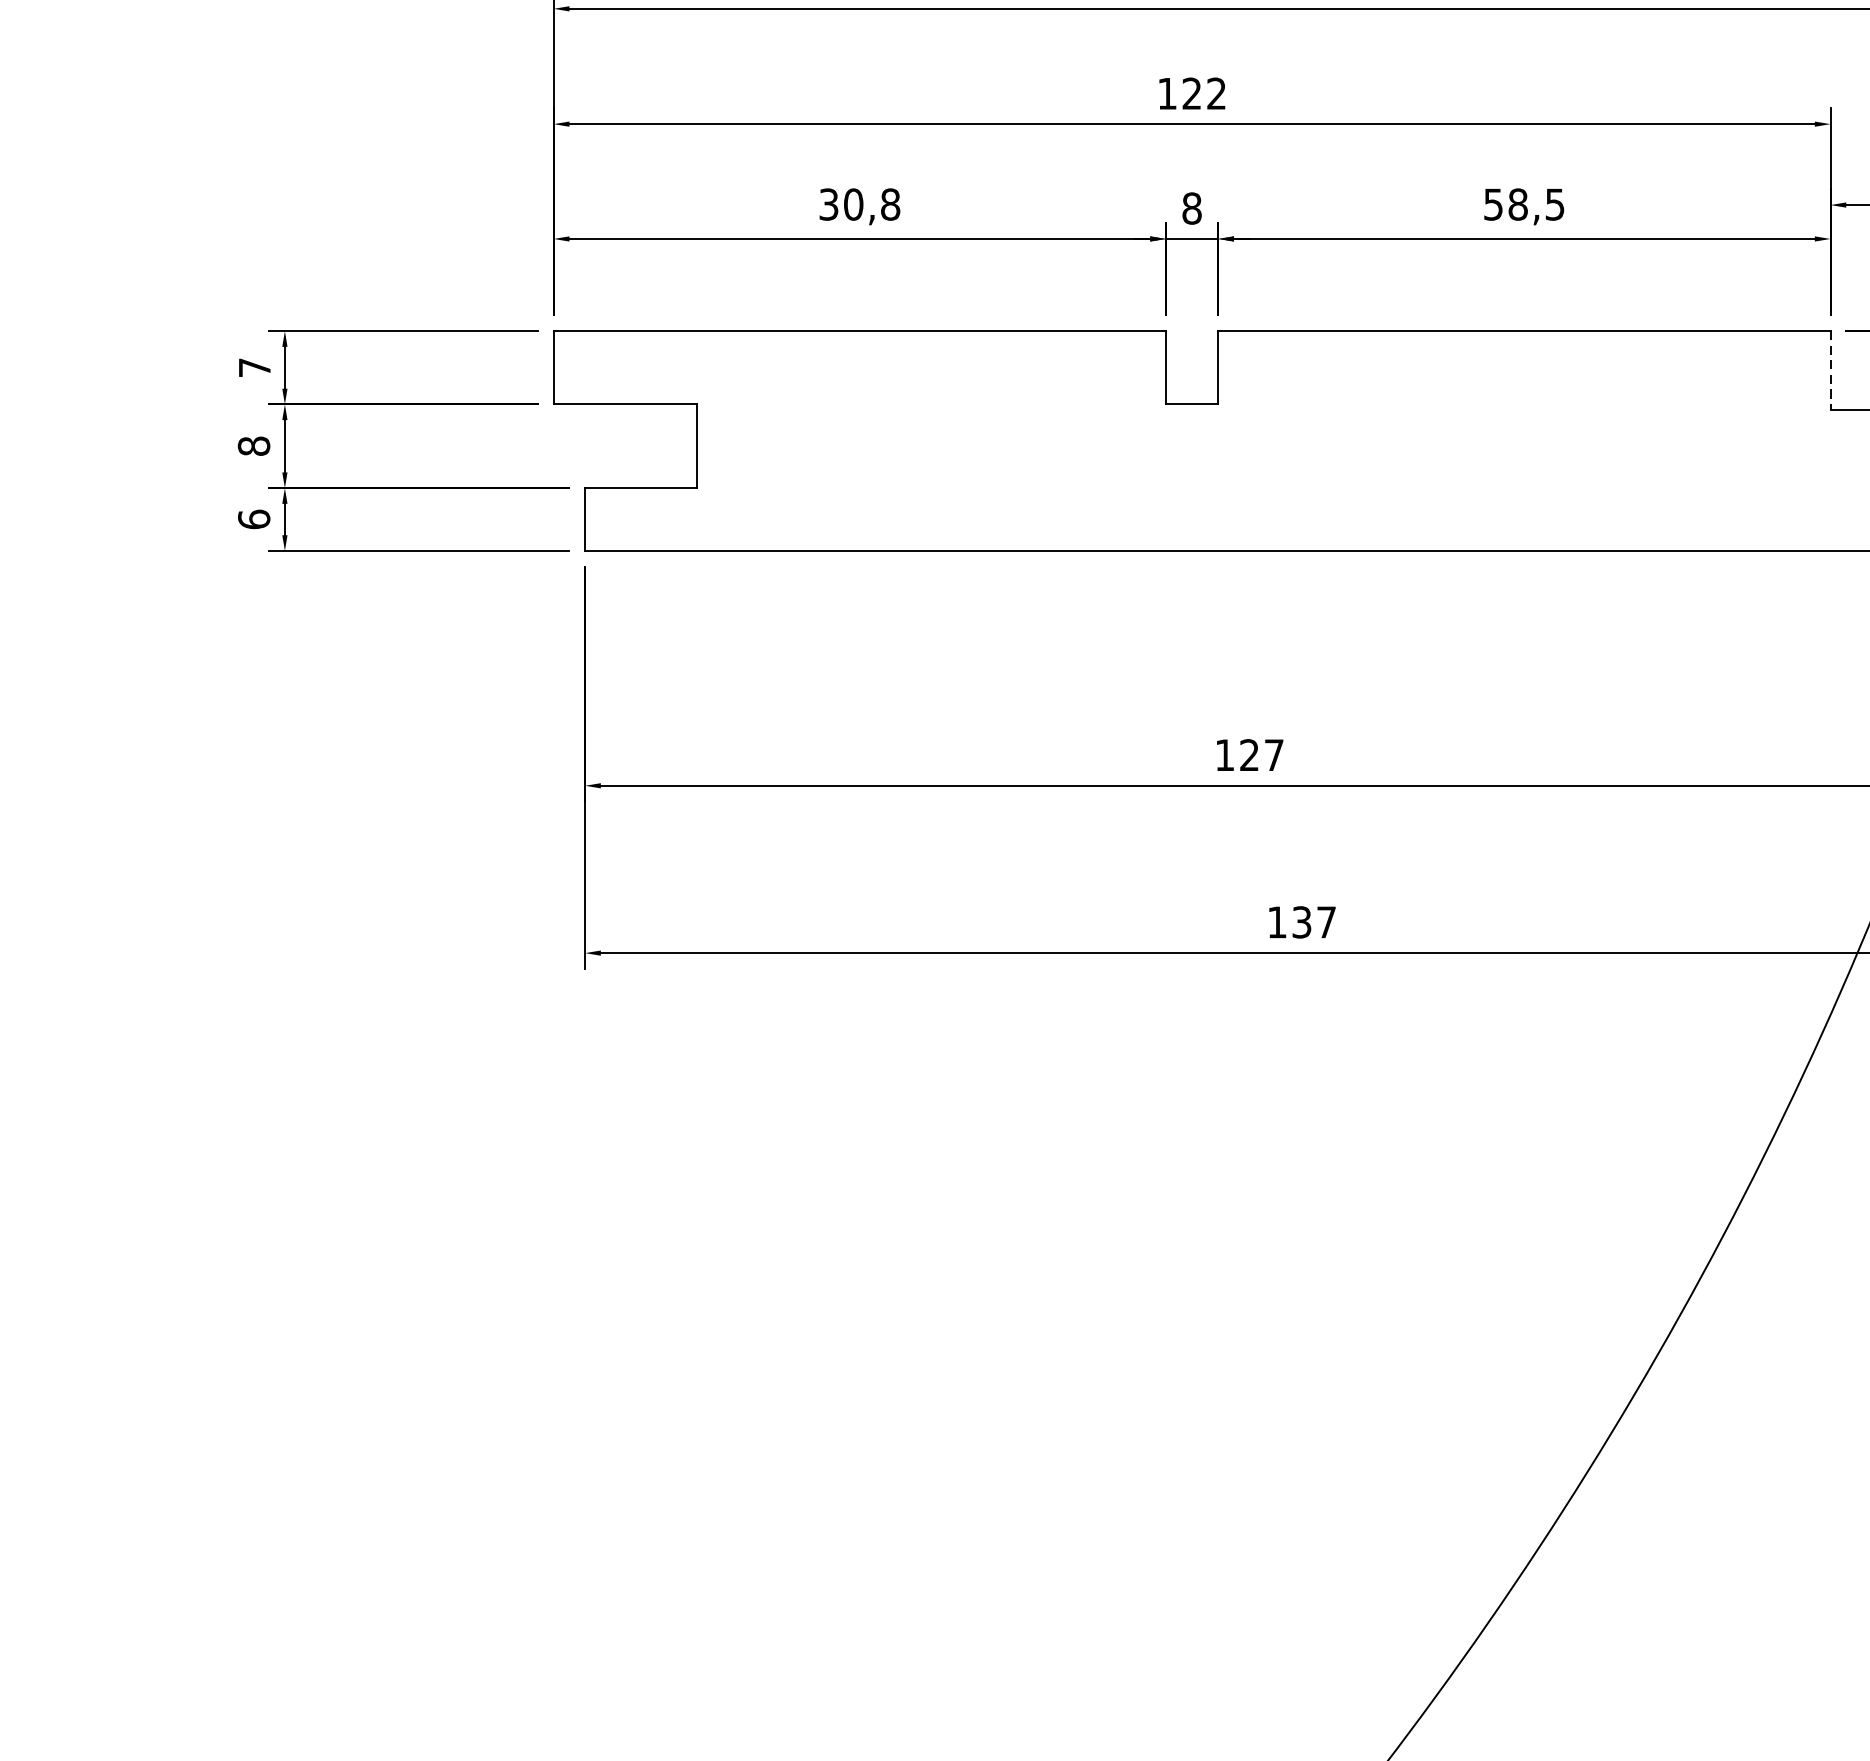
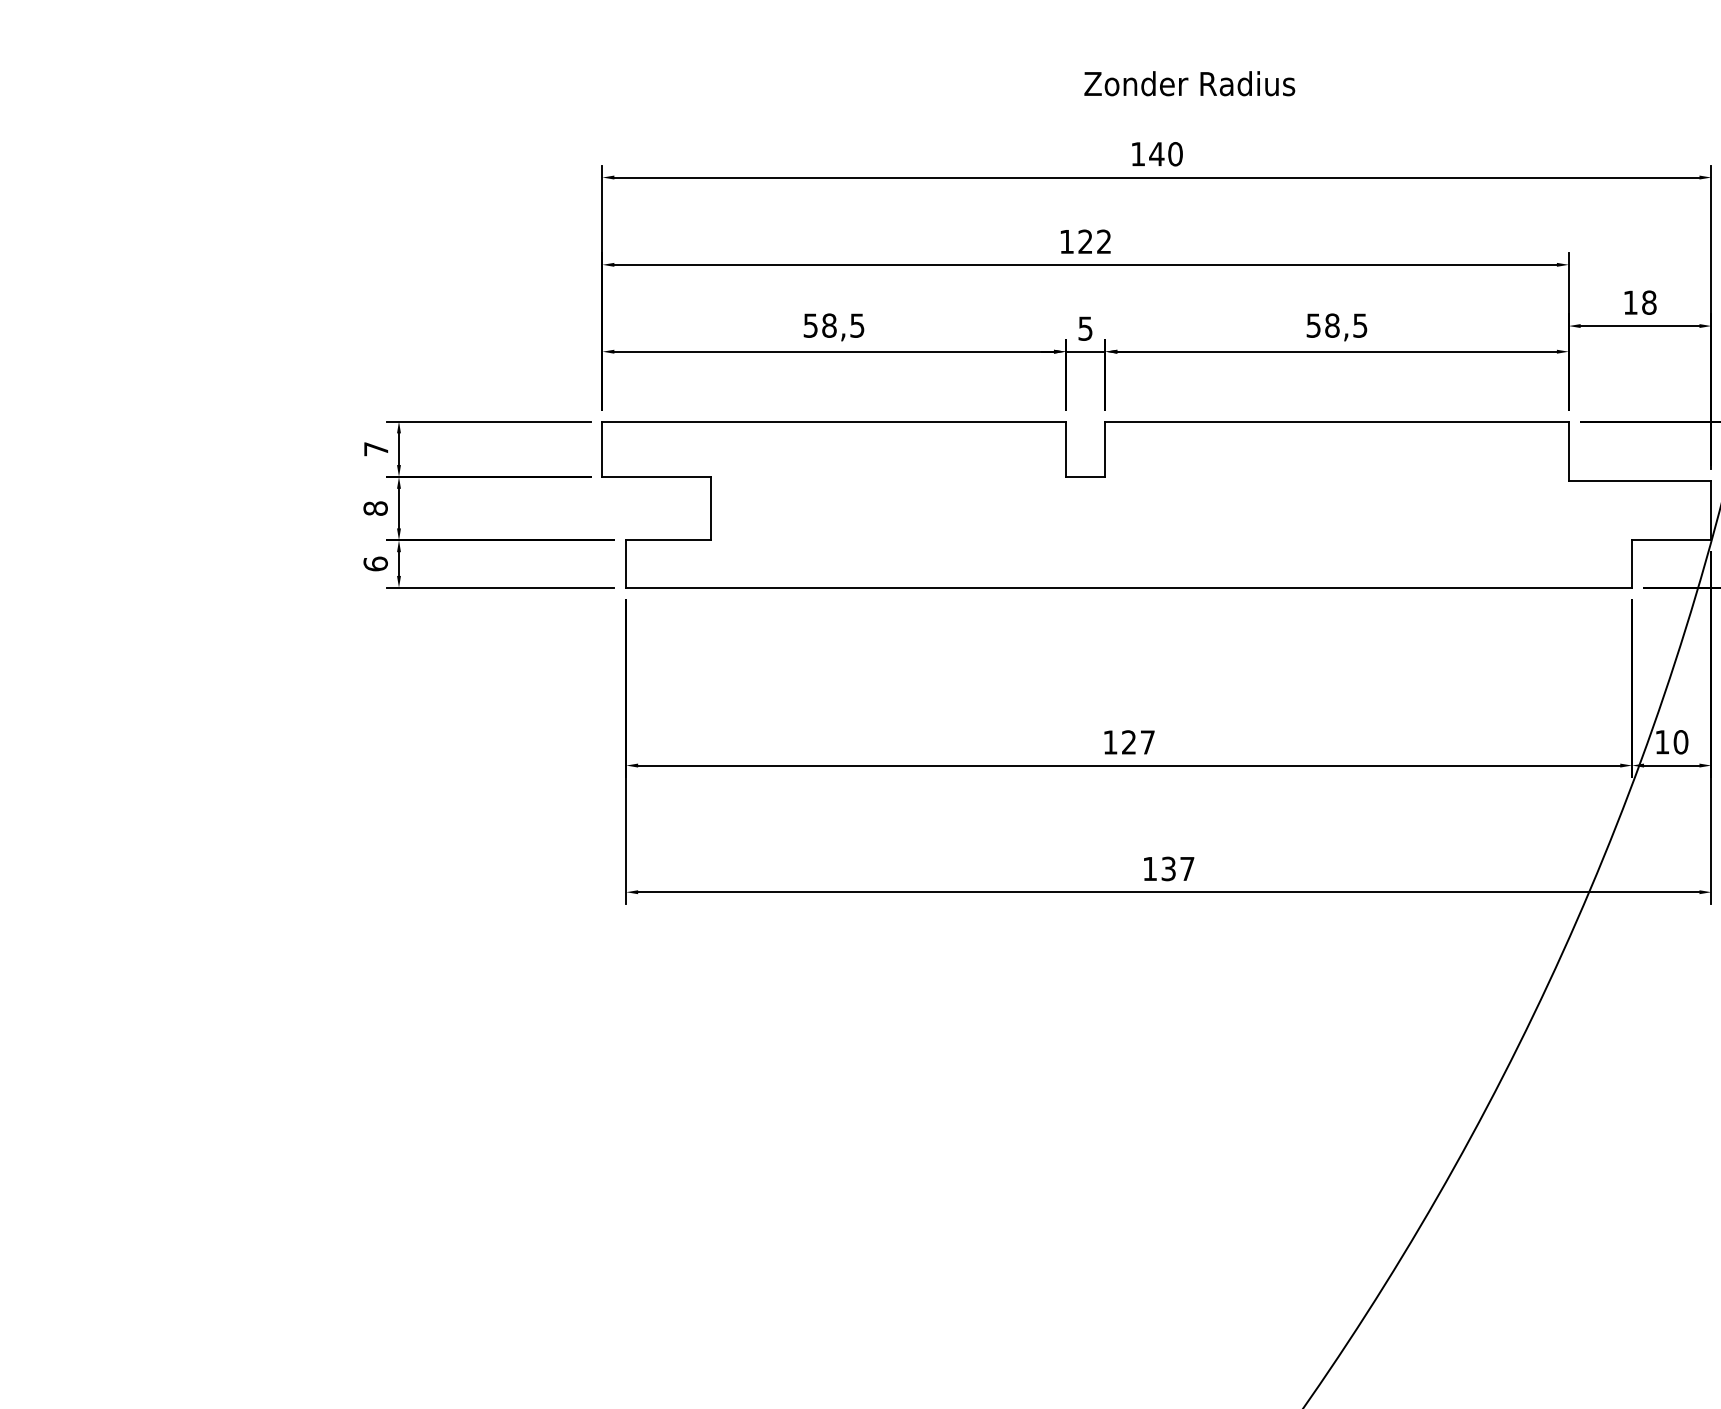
text: (860, 204) -> (834, 325), 30,8 -> 58,5
text: (1191, 208) -> (1085, 328), 8 -> 5
line: (1830, 370) -> (1568, 451), dashed -> solid

